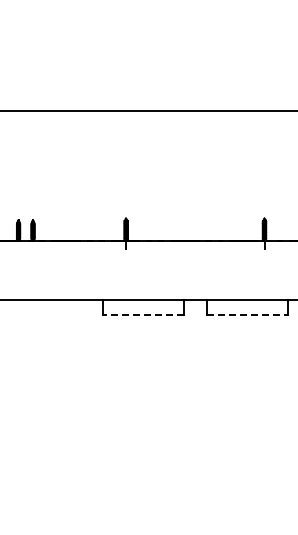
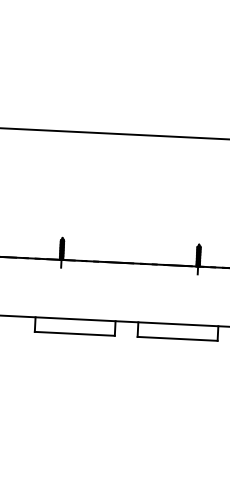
line: (143, 314) -> (75, 333), dashed -> solid
line: (247, 314) -> (177, 338), dashed -> solid

